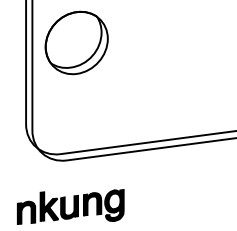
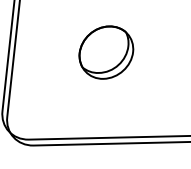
part: (76, 42) -> (106, 52), moved

